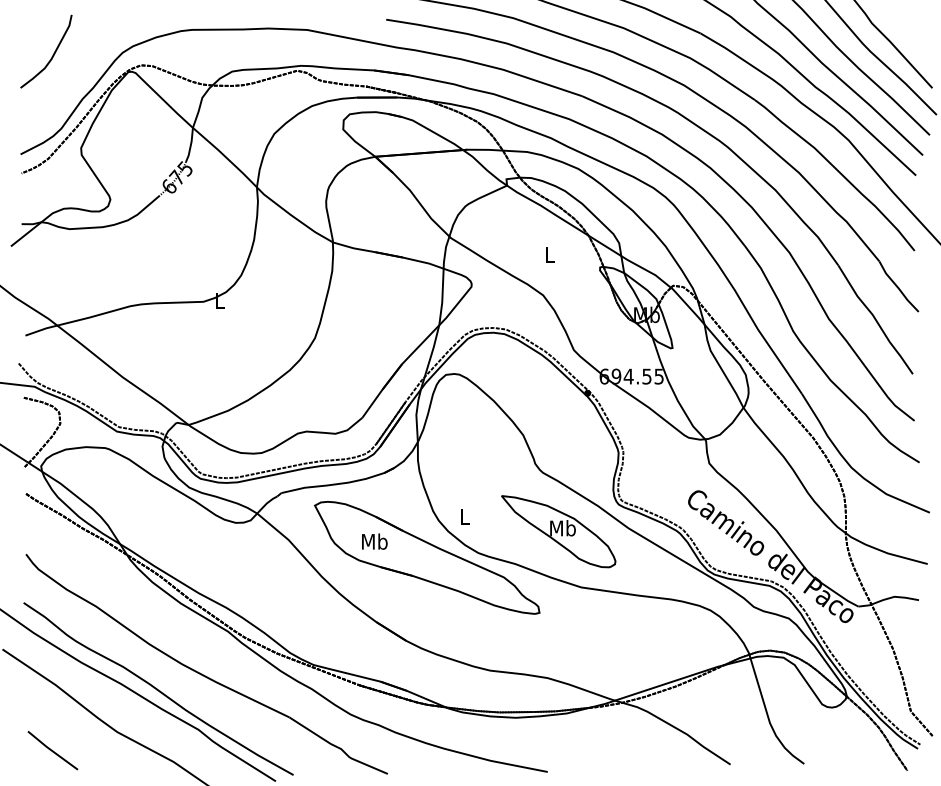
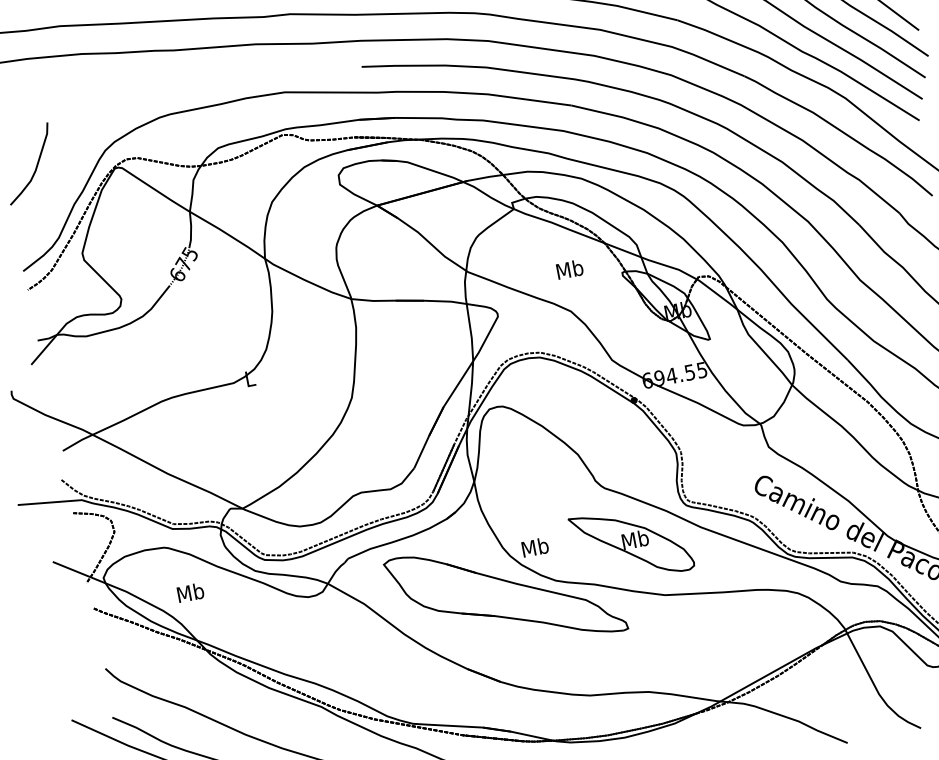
text: (549, 254) -> (569, 269), L -> Mb
text: (464, 516) -> (535, 546), L -> Mb
text: (374, 541) -> (190, 592), moved

